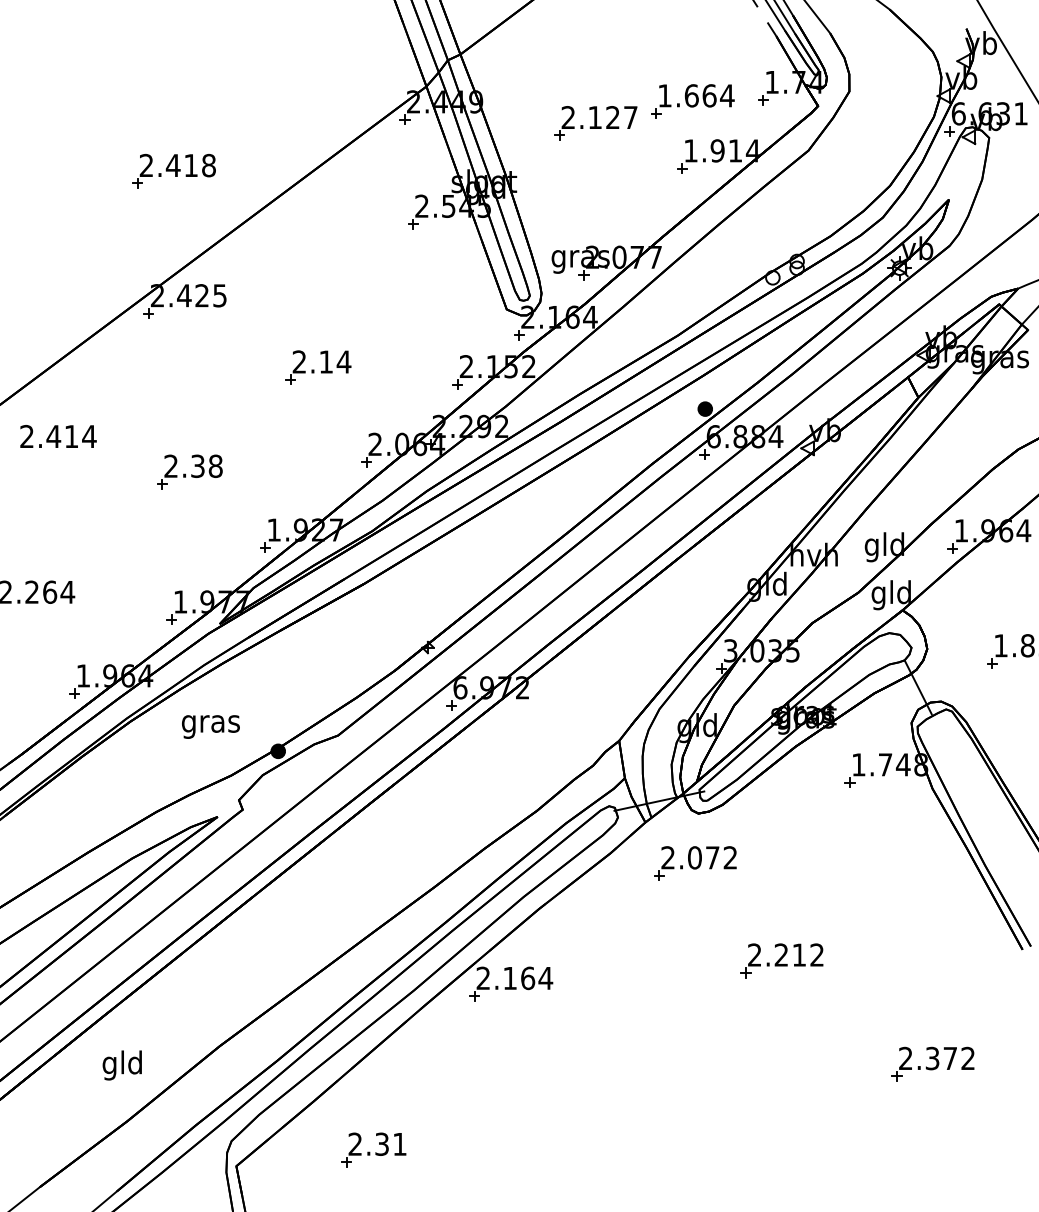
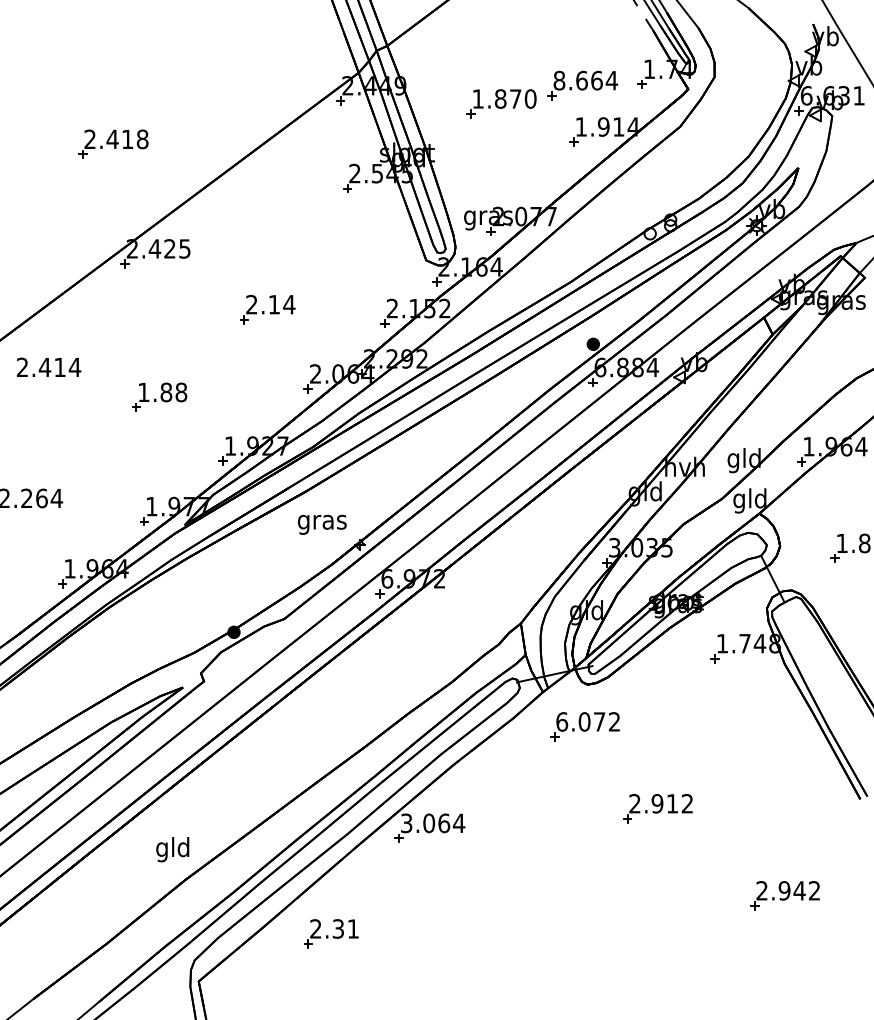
text: (665, 95) -> (559, 80), 1.664 -> 8.664
text: (599, 117) -> (504, 98), 2.127 -> 1.870
part: (174, 170) -> (113, 143), moved
text: (184, 466) -> (155, 392), 2.38 -> 1.88
text: (211, 726) -> (322, 524), moved
text: (668, 857) -> (562, 721), 2.072 -> 6.072
text: (781, 954) -> (657, 803), 2.212 -> 2.912
text: (497, 978) -> (418, 823), 2.164 -> 3.064
text: (940, 1058) -> (791, 890), 2.372 -> 2.942
text: (122, 1065) -> (172, 849), moved
part: (373, 1149) -> (331, 933), moved

